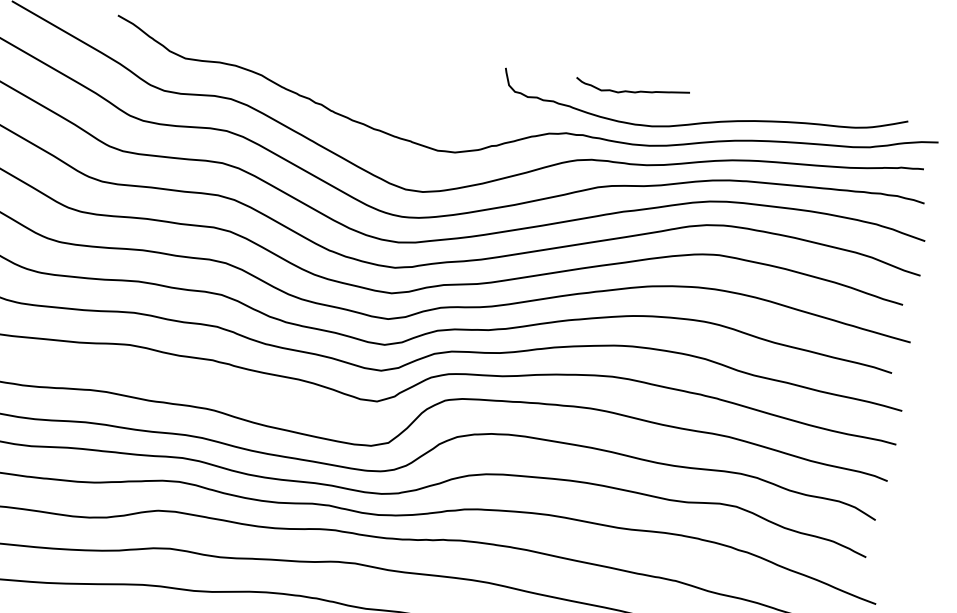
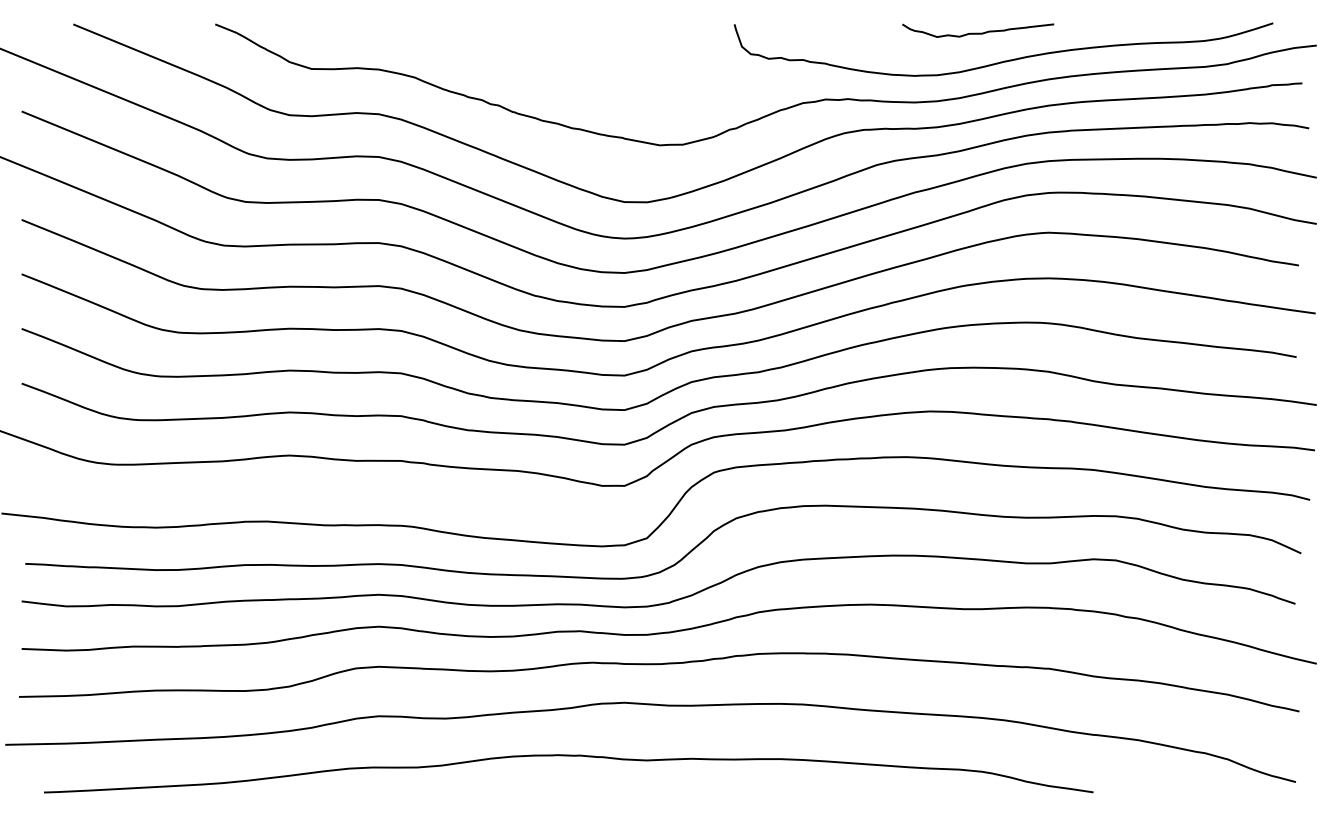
curve: (632, 91) -> (978, 32), moved

